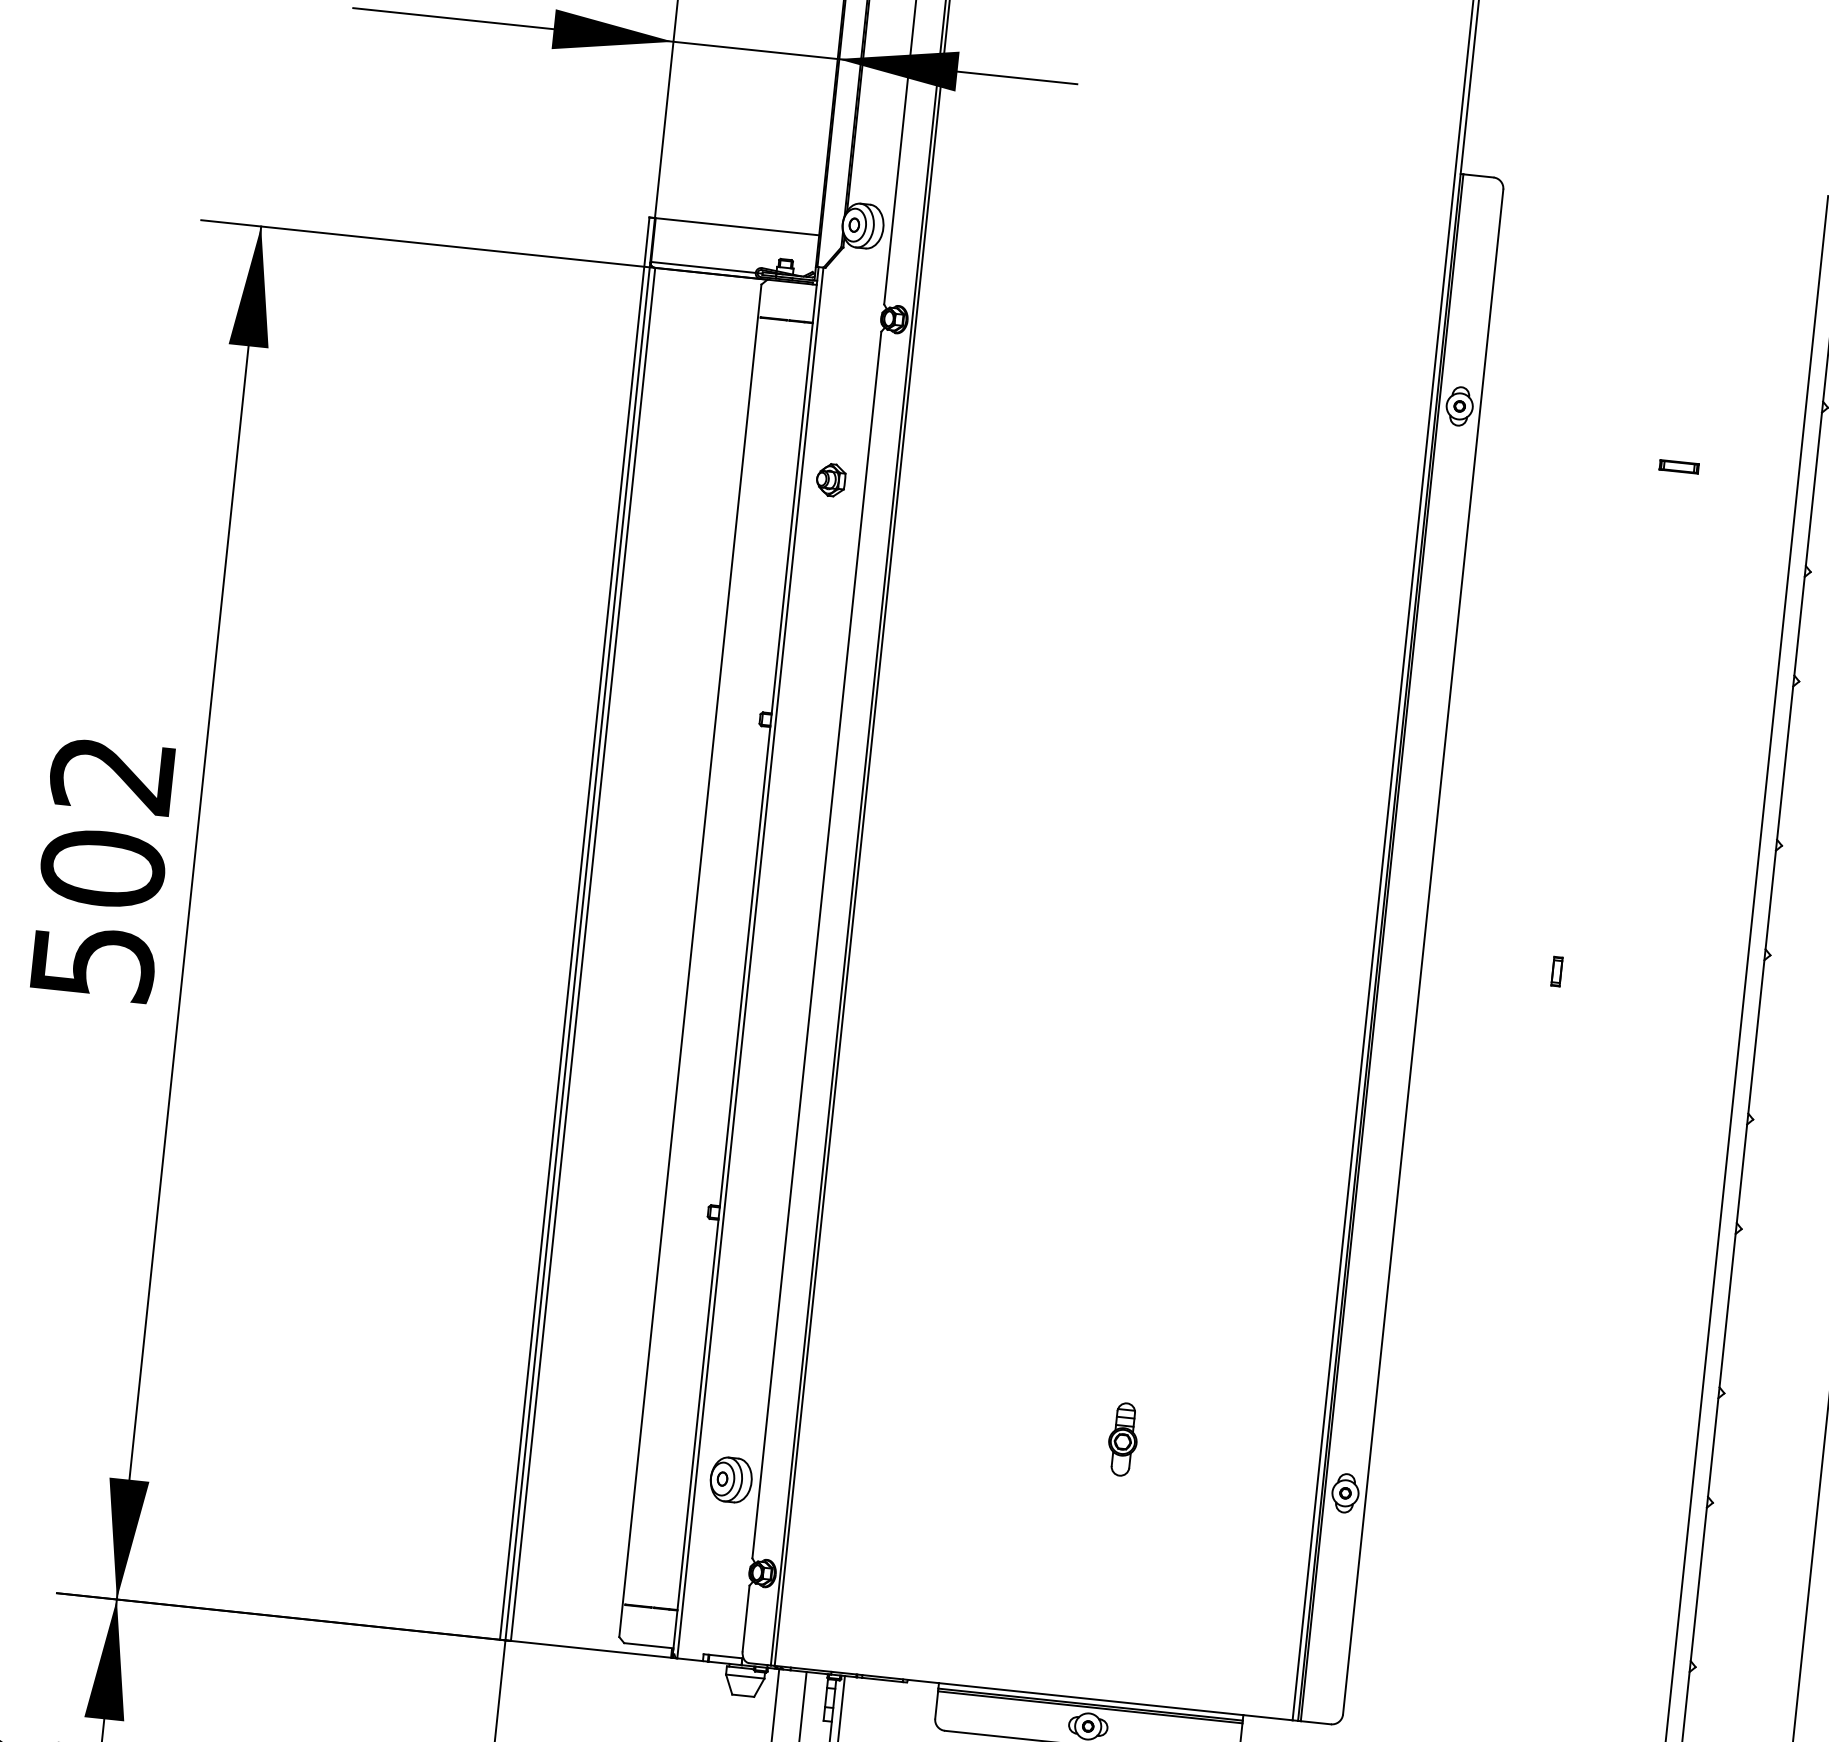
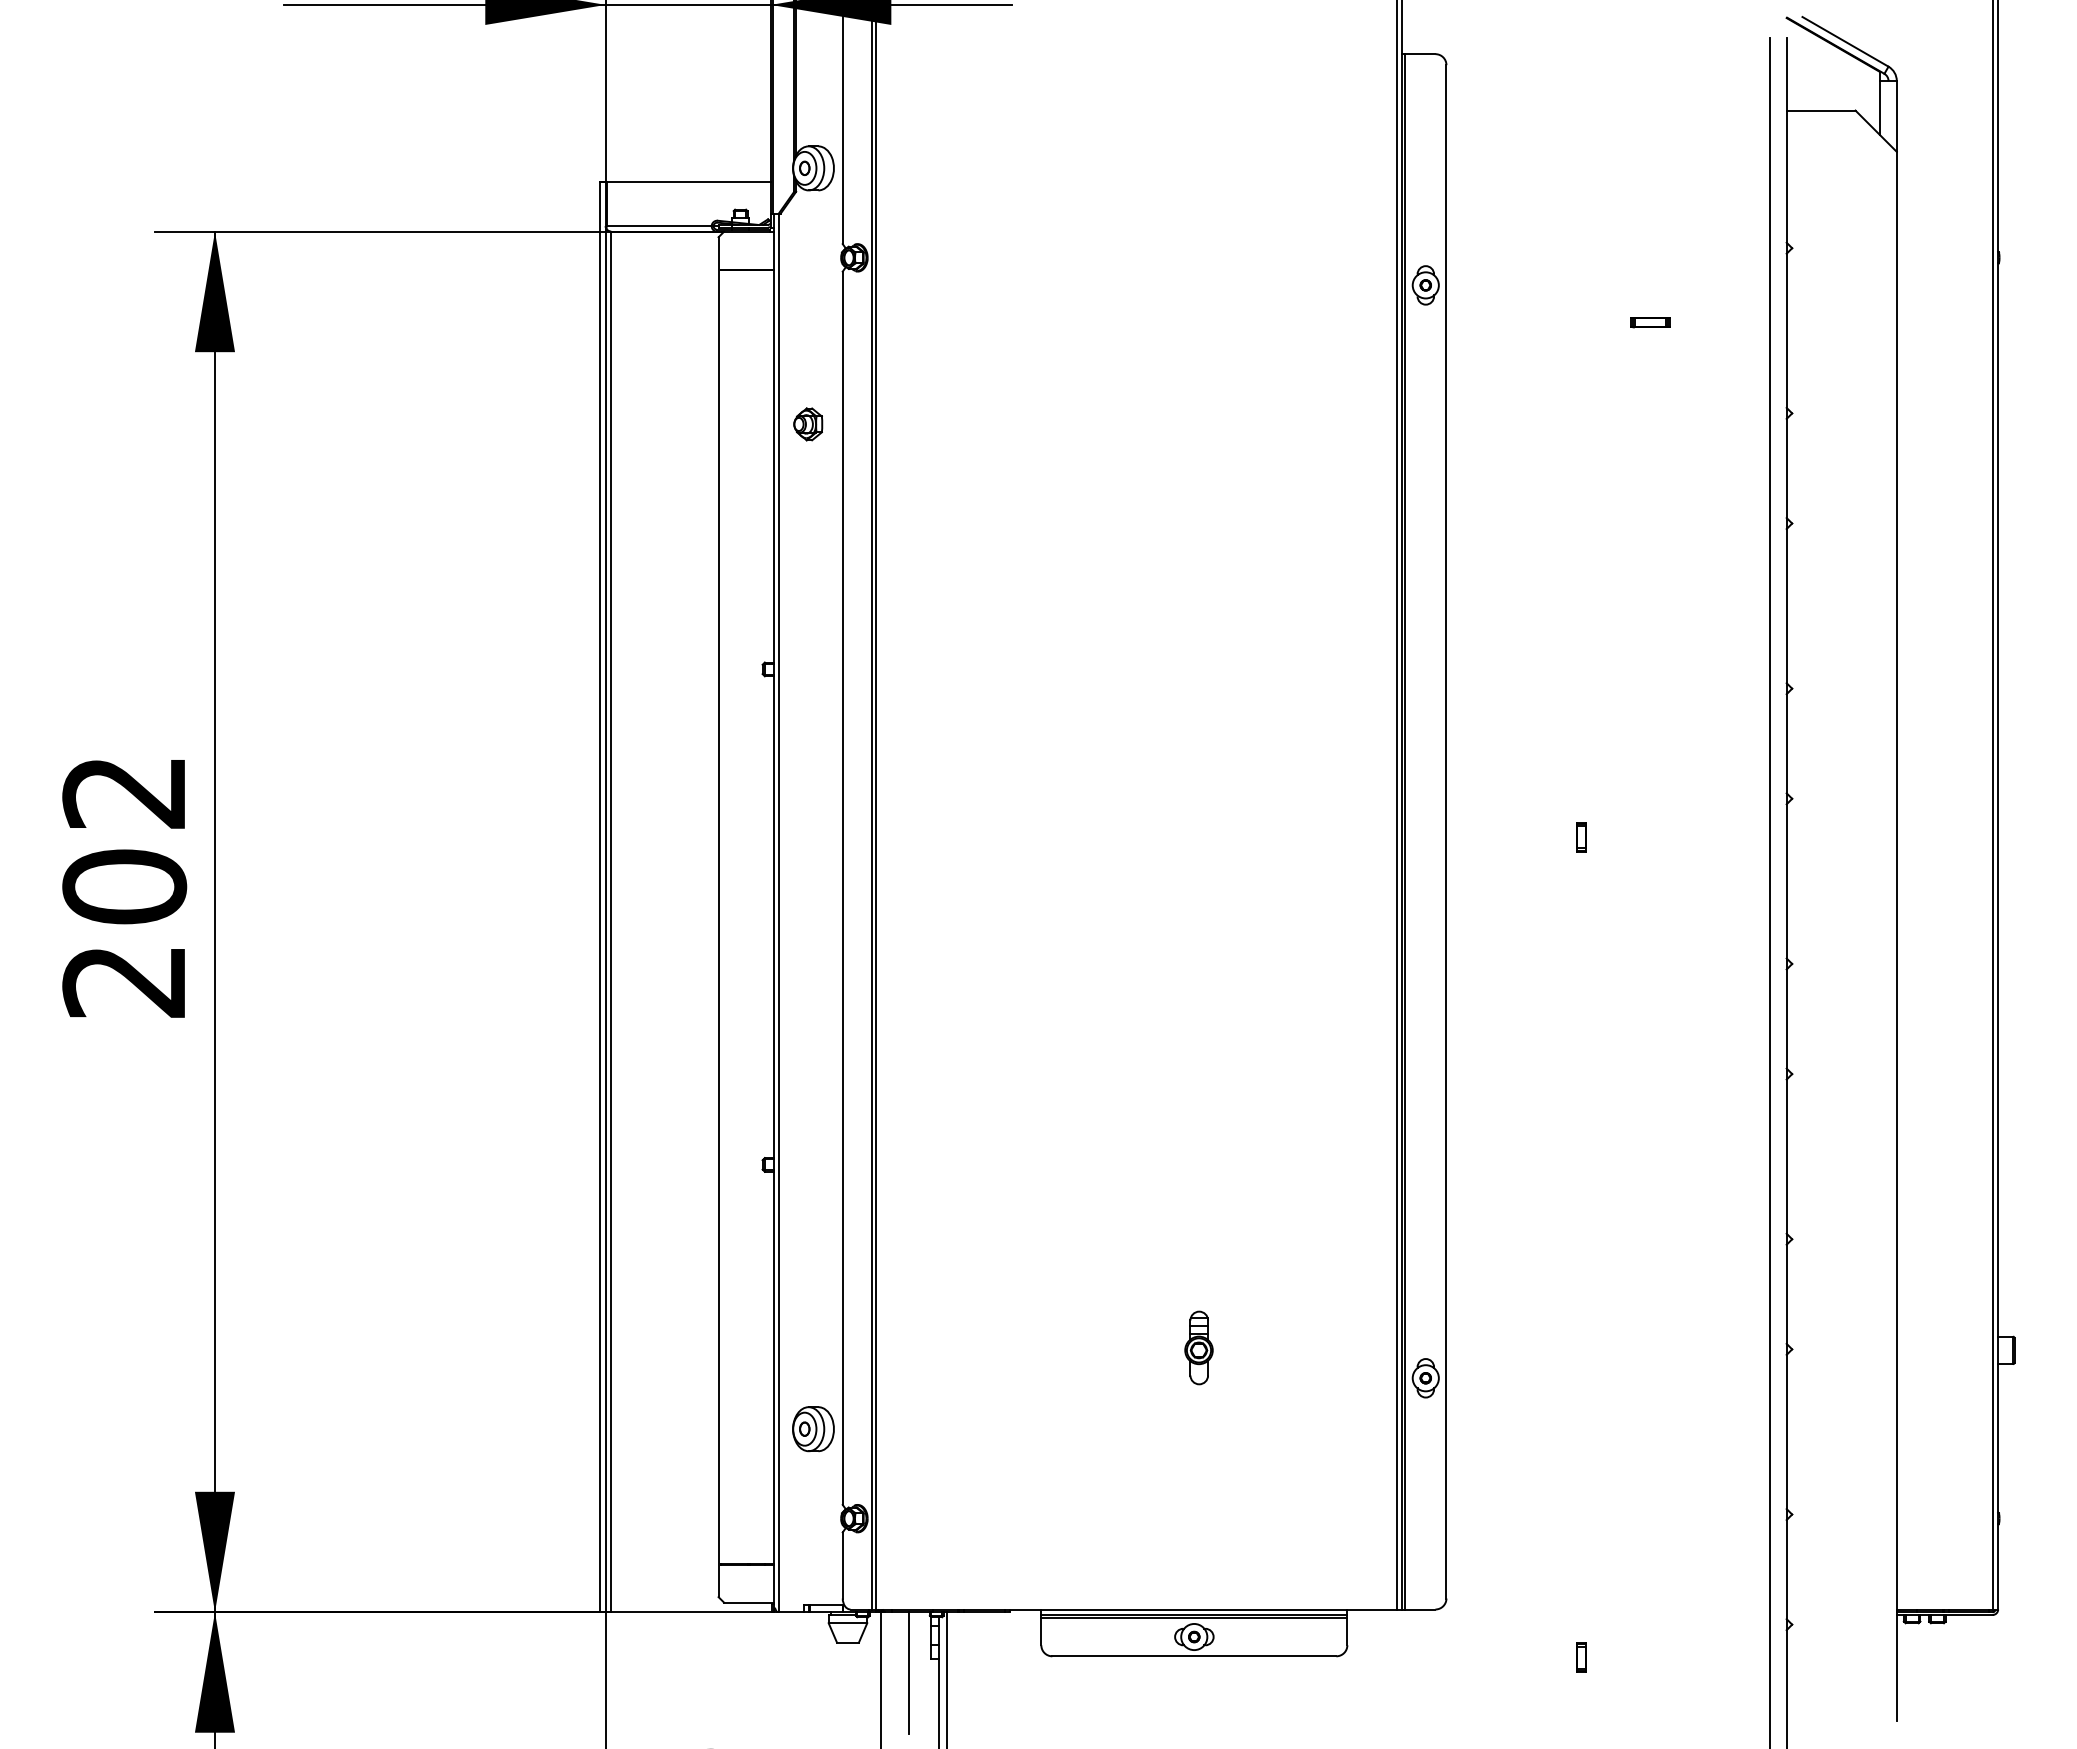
text: (92, 963) -> (124, 982), 502 -> 202

